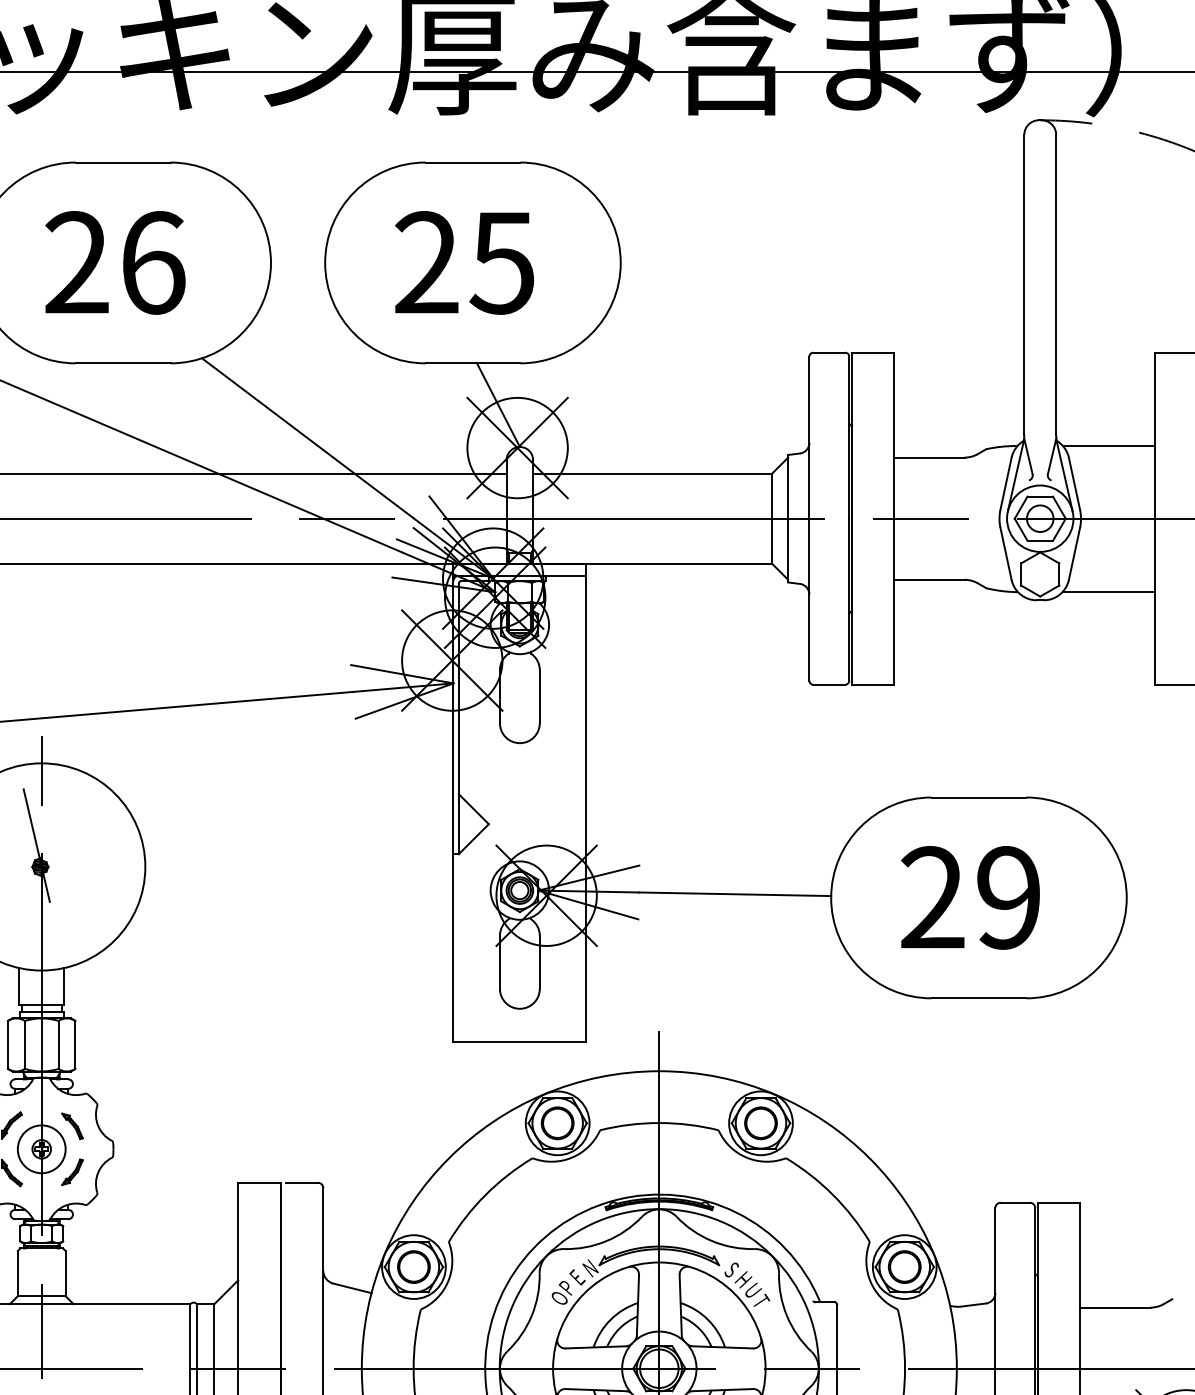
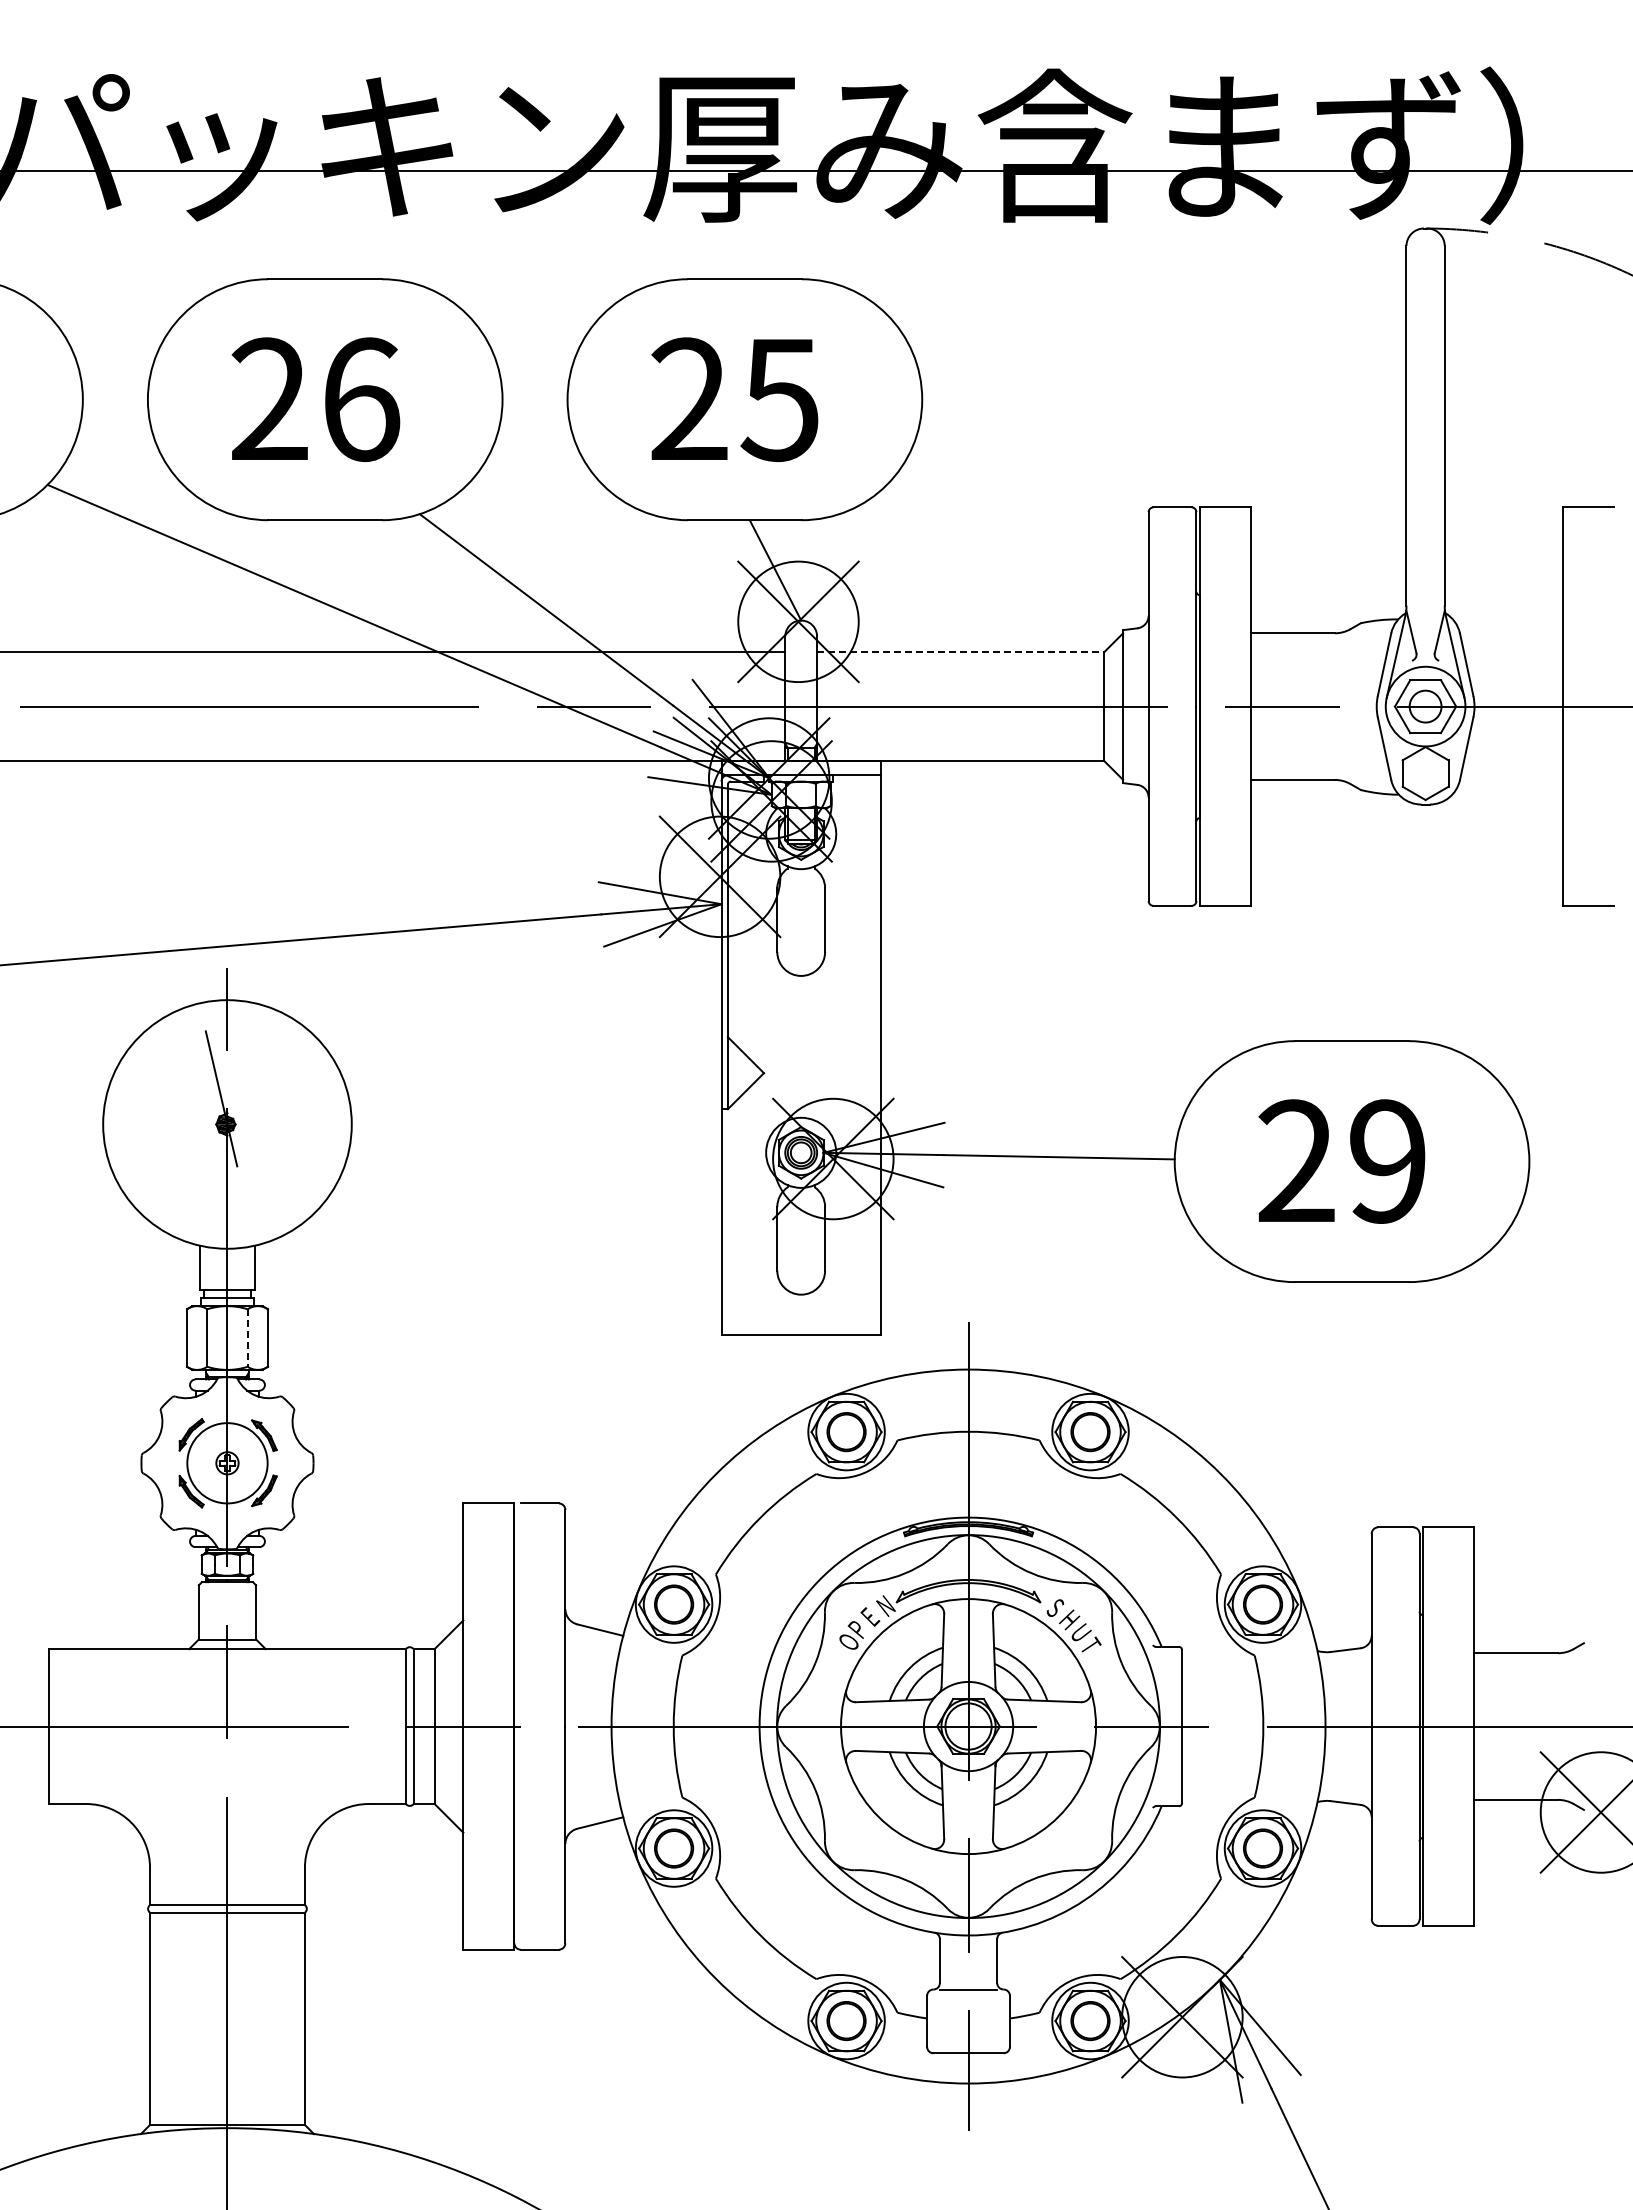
line: (1108, 445) -> (1507, 618), removed
line: (653, 473) -> (961, 652), solid -> dashed
line: (1108, 591) -> (1507, 794), removed
line: (58, 1045) -> (247, 1338), solid -> dashed
circle: (41, 1148) -> (227, 1462), size x1.4

